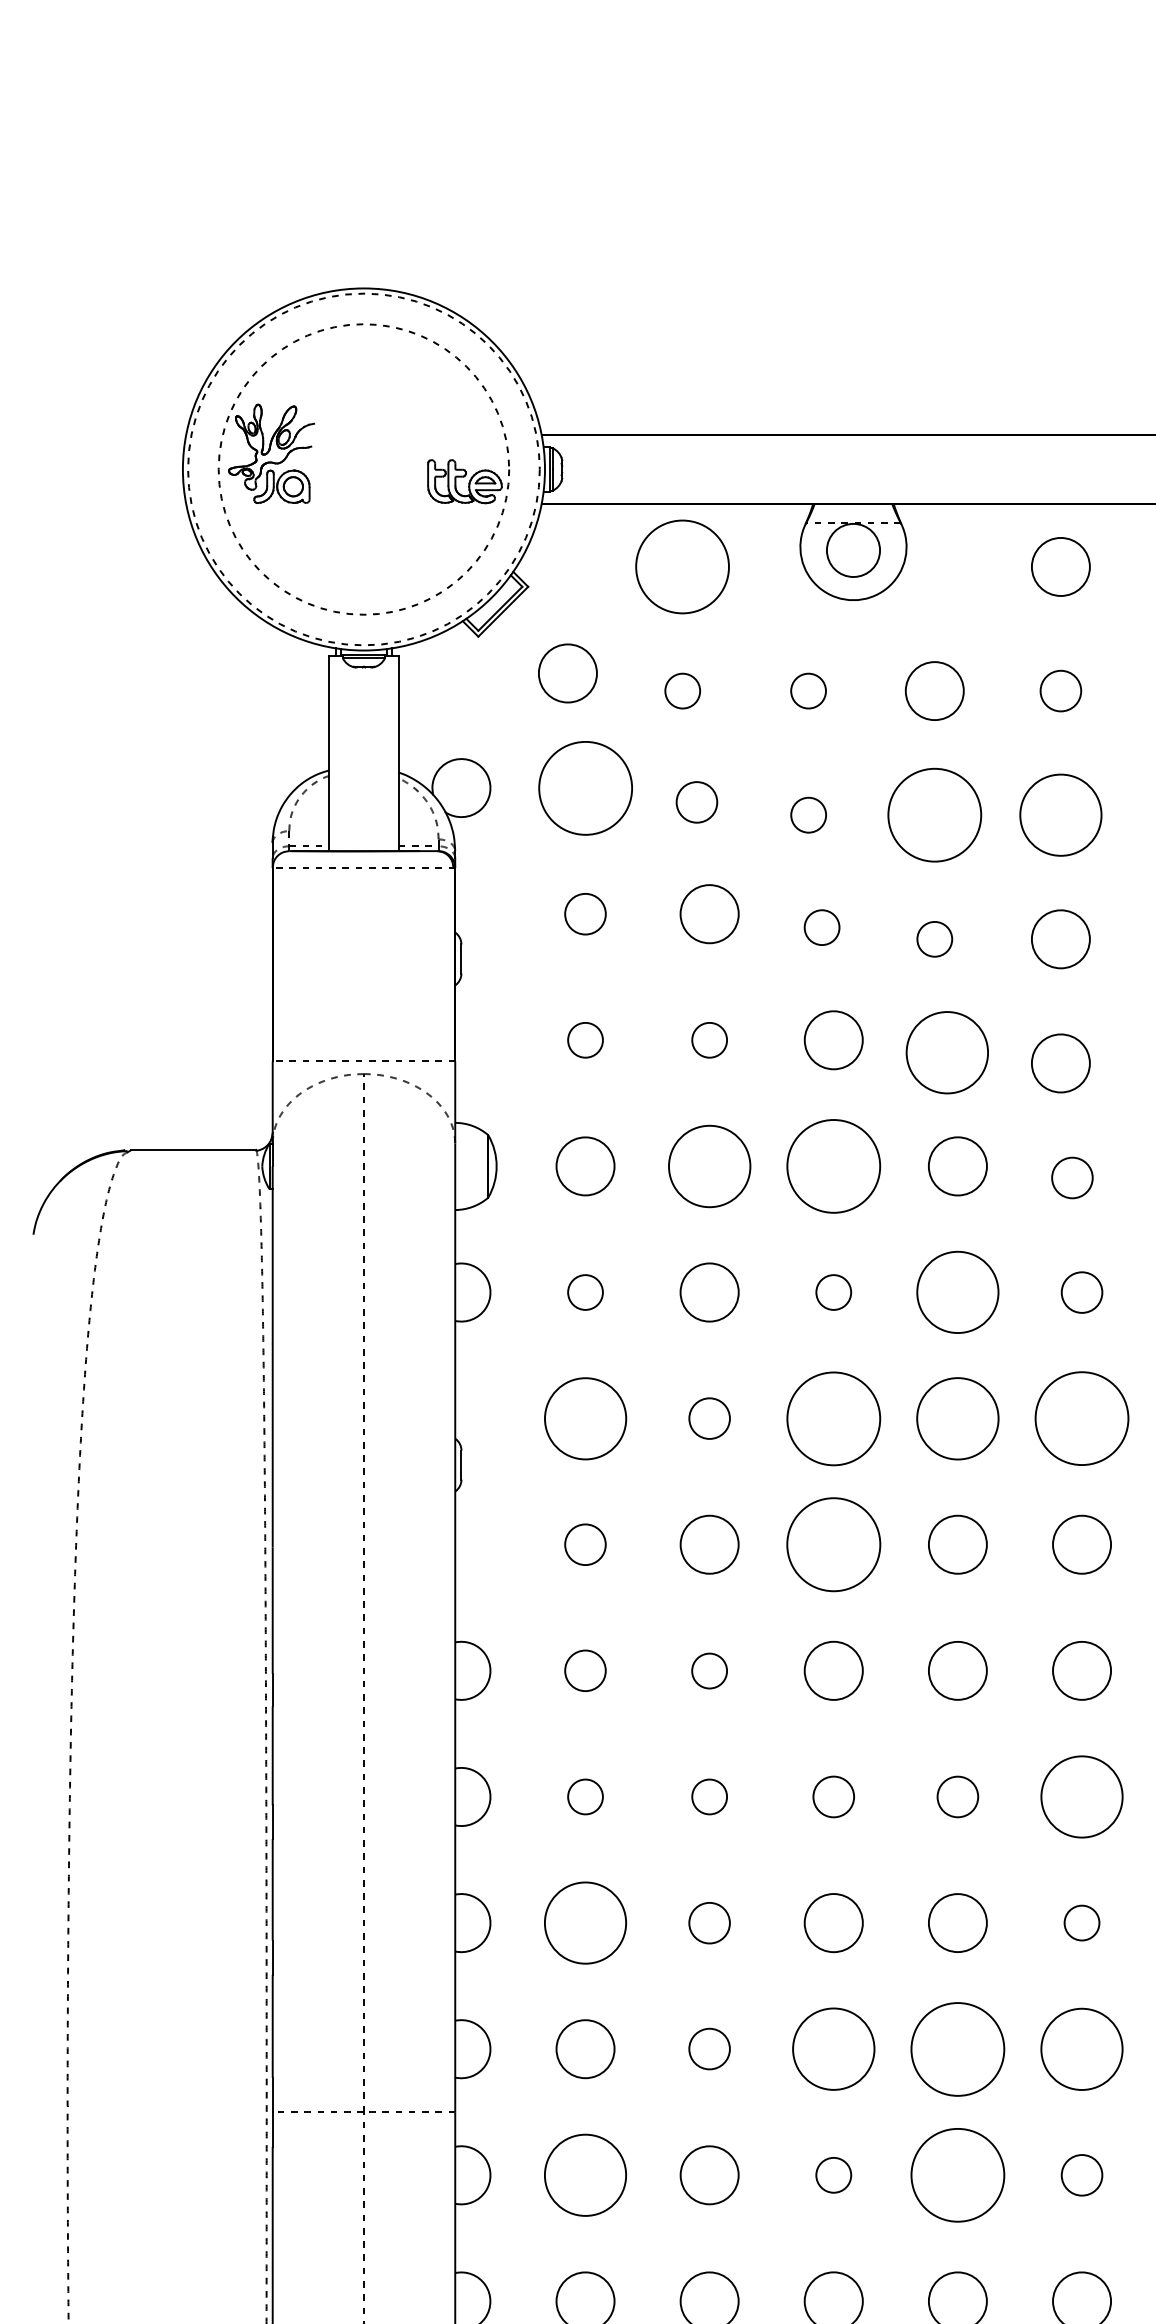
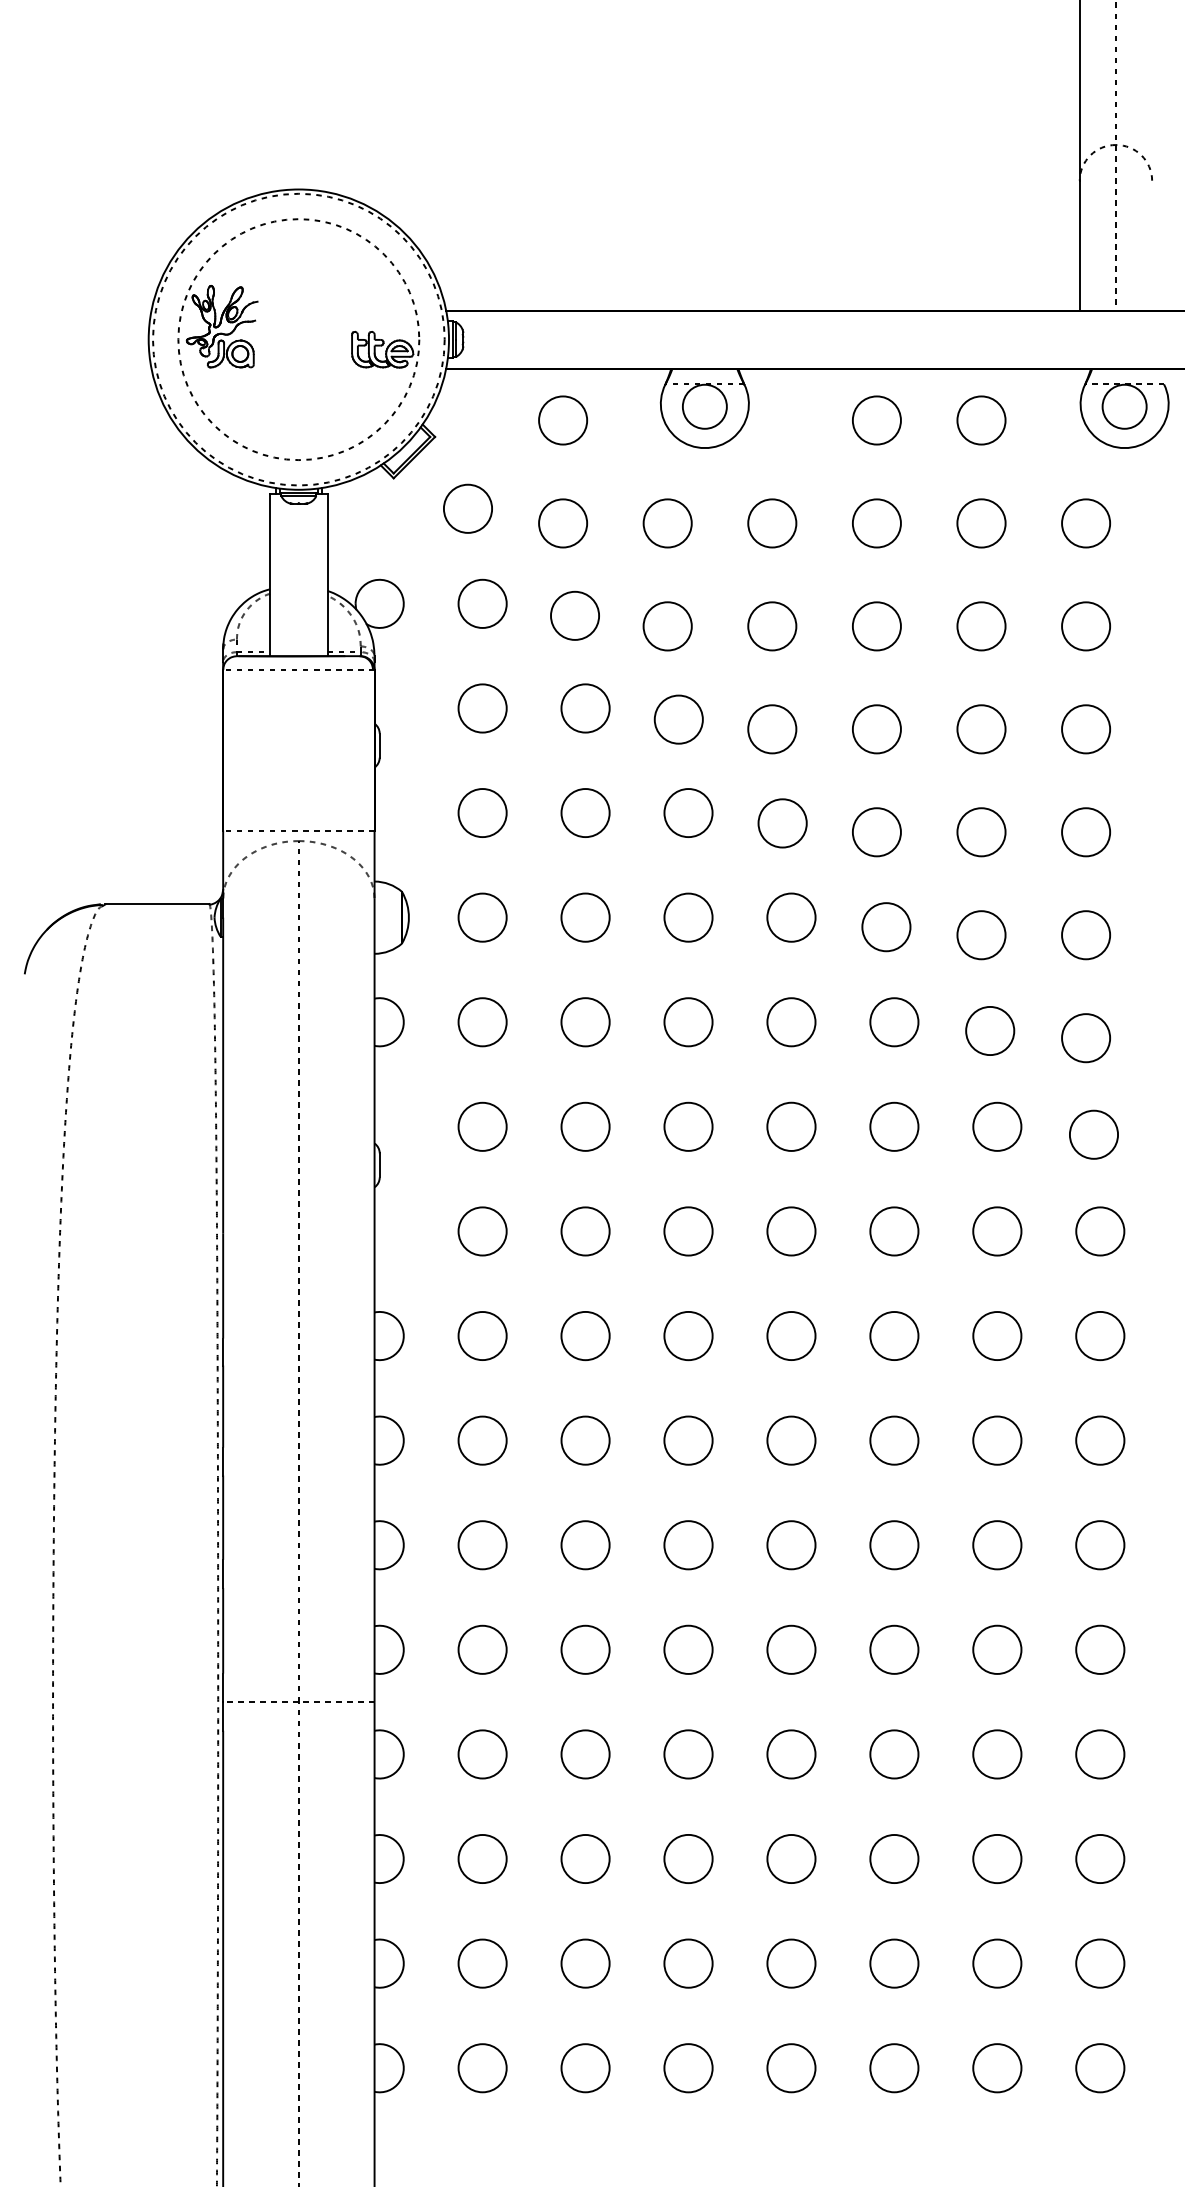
circle: (683, 566) -> (563, 420), size x0.62
circle: (683, 691) -> (563, 523), size x1.67
circle: (808, 691) -> (667, 523), size x1.67
circle: (1060, 691) -> (876, 523), size x1.43
circle: (585, 787) -> (482, 603), size x0.62
circle: (696, 802) -> (574, 615), size x1.43
circle: (808, 815) -> (667, 626), size x1.67
circle: (935, 815) -> (772, 626), size x0.62
circle: (1060, 815) -> (876, 626), size x0.71
circle: (585, 914) -> (482, 708), size x1.43
circle: (821, 927) -> (678, 719), size x1.67
circle: (935, 939) -> (772, 729), size x1.67
circle: (585, 1040) -> (482, 813), size x1.67
circle: (709, 1040) -> (585, 813), size x1.67
circle: (947, 1052) -> (782, 823), size x0.71
circle: (709, 1166) -> (585, 917), size x0.71
circle: (833, 1166) -> (688, 917), size x0.62
circle: (1072, 1178) -> (886, 927), size x1.43
circle: (585, 1292) -> (482, 1022), size x1.67
circle: (833, 1292) -> (688, 1022), size x1.67
circle: (957, 1292) -> (791, 1022), size x0.71
circle: (1082, 1292) -> (894, 1022), size x1.43
circle: (585, 1418) -> (482, 1126), size x0.71
circle: (709, 1418) -> (585, 1126), size x1.43
circle: (833, 1418) -> (688, 1126), size x0.62
circle: (957, 1418) -> (791, 1126), size x0.71
circle: (1082, 1418) -> (894, 1126), size x0.62
circle: (585, 1544) -> (482, 1231), size x1.43
circle: (833, 1544) -> (688, 1231), size x0.62
circle: (585, 1670) -> (482, 1335), size x1.43
circle: (709, 1671) -> (585, 1336), size x1.67
circle: (585, 1796) -> (482, 1440), size x1.67
circle: (709, 1796) -> (585, 1440), size x1.67
circle: (833, 1796) -> (688, 1440), size x1.43
circle: (957, 1796) -> (791, 1440), size x1.43
circle: (1082, 1796) -> (894, 1440), size x0.71
circle: (585, 1923) -> (482, 1545), size x0.71
circle: (709, 1923) -> (585, 1545), size x1.43
circle: (1082, 1923) -> (894, 1545), size x1.67
circle: (709, 2048) -> (585, 1649), size x1.43
circle: (833, 2048) -> (688, 1649), size x0.71
circle: (957, 2048) -> (791, 1649), size x0.62
circle: (1082, 2048) -> (894, 1649), size x0.71
circle: (585, 2175) -> (482, 1754), size x0.71
circle: (833, 2175) -> (688, 1754), size x1.67
circle: (957, 2175) -> (791, 1754), size x0.62
circle: (1082, 2175) -> (894, 1754), size x1.43

